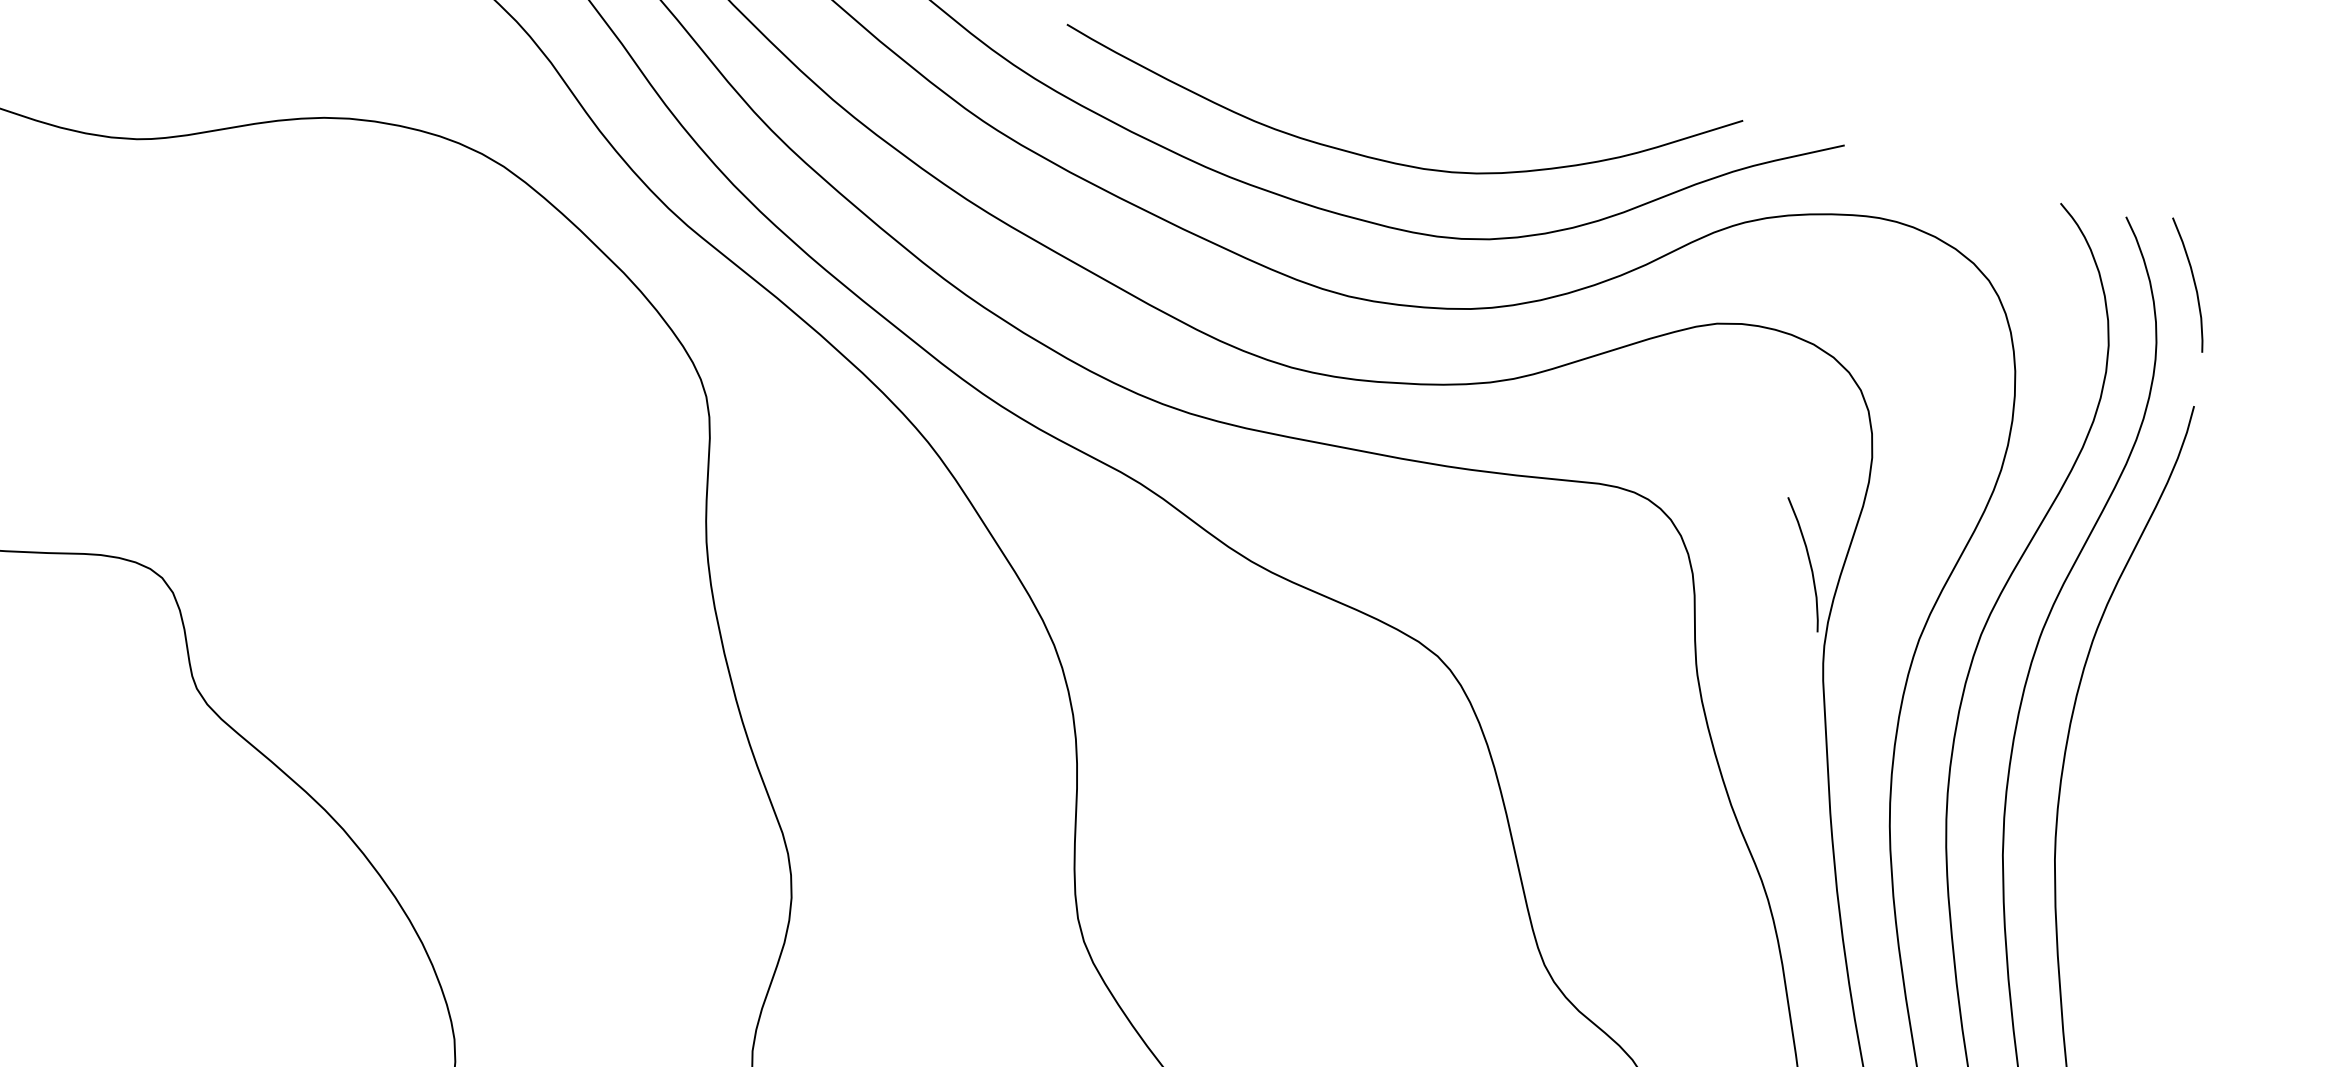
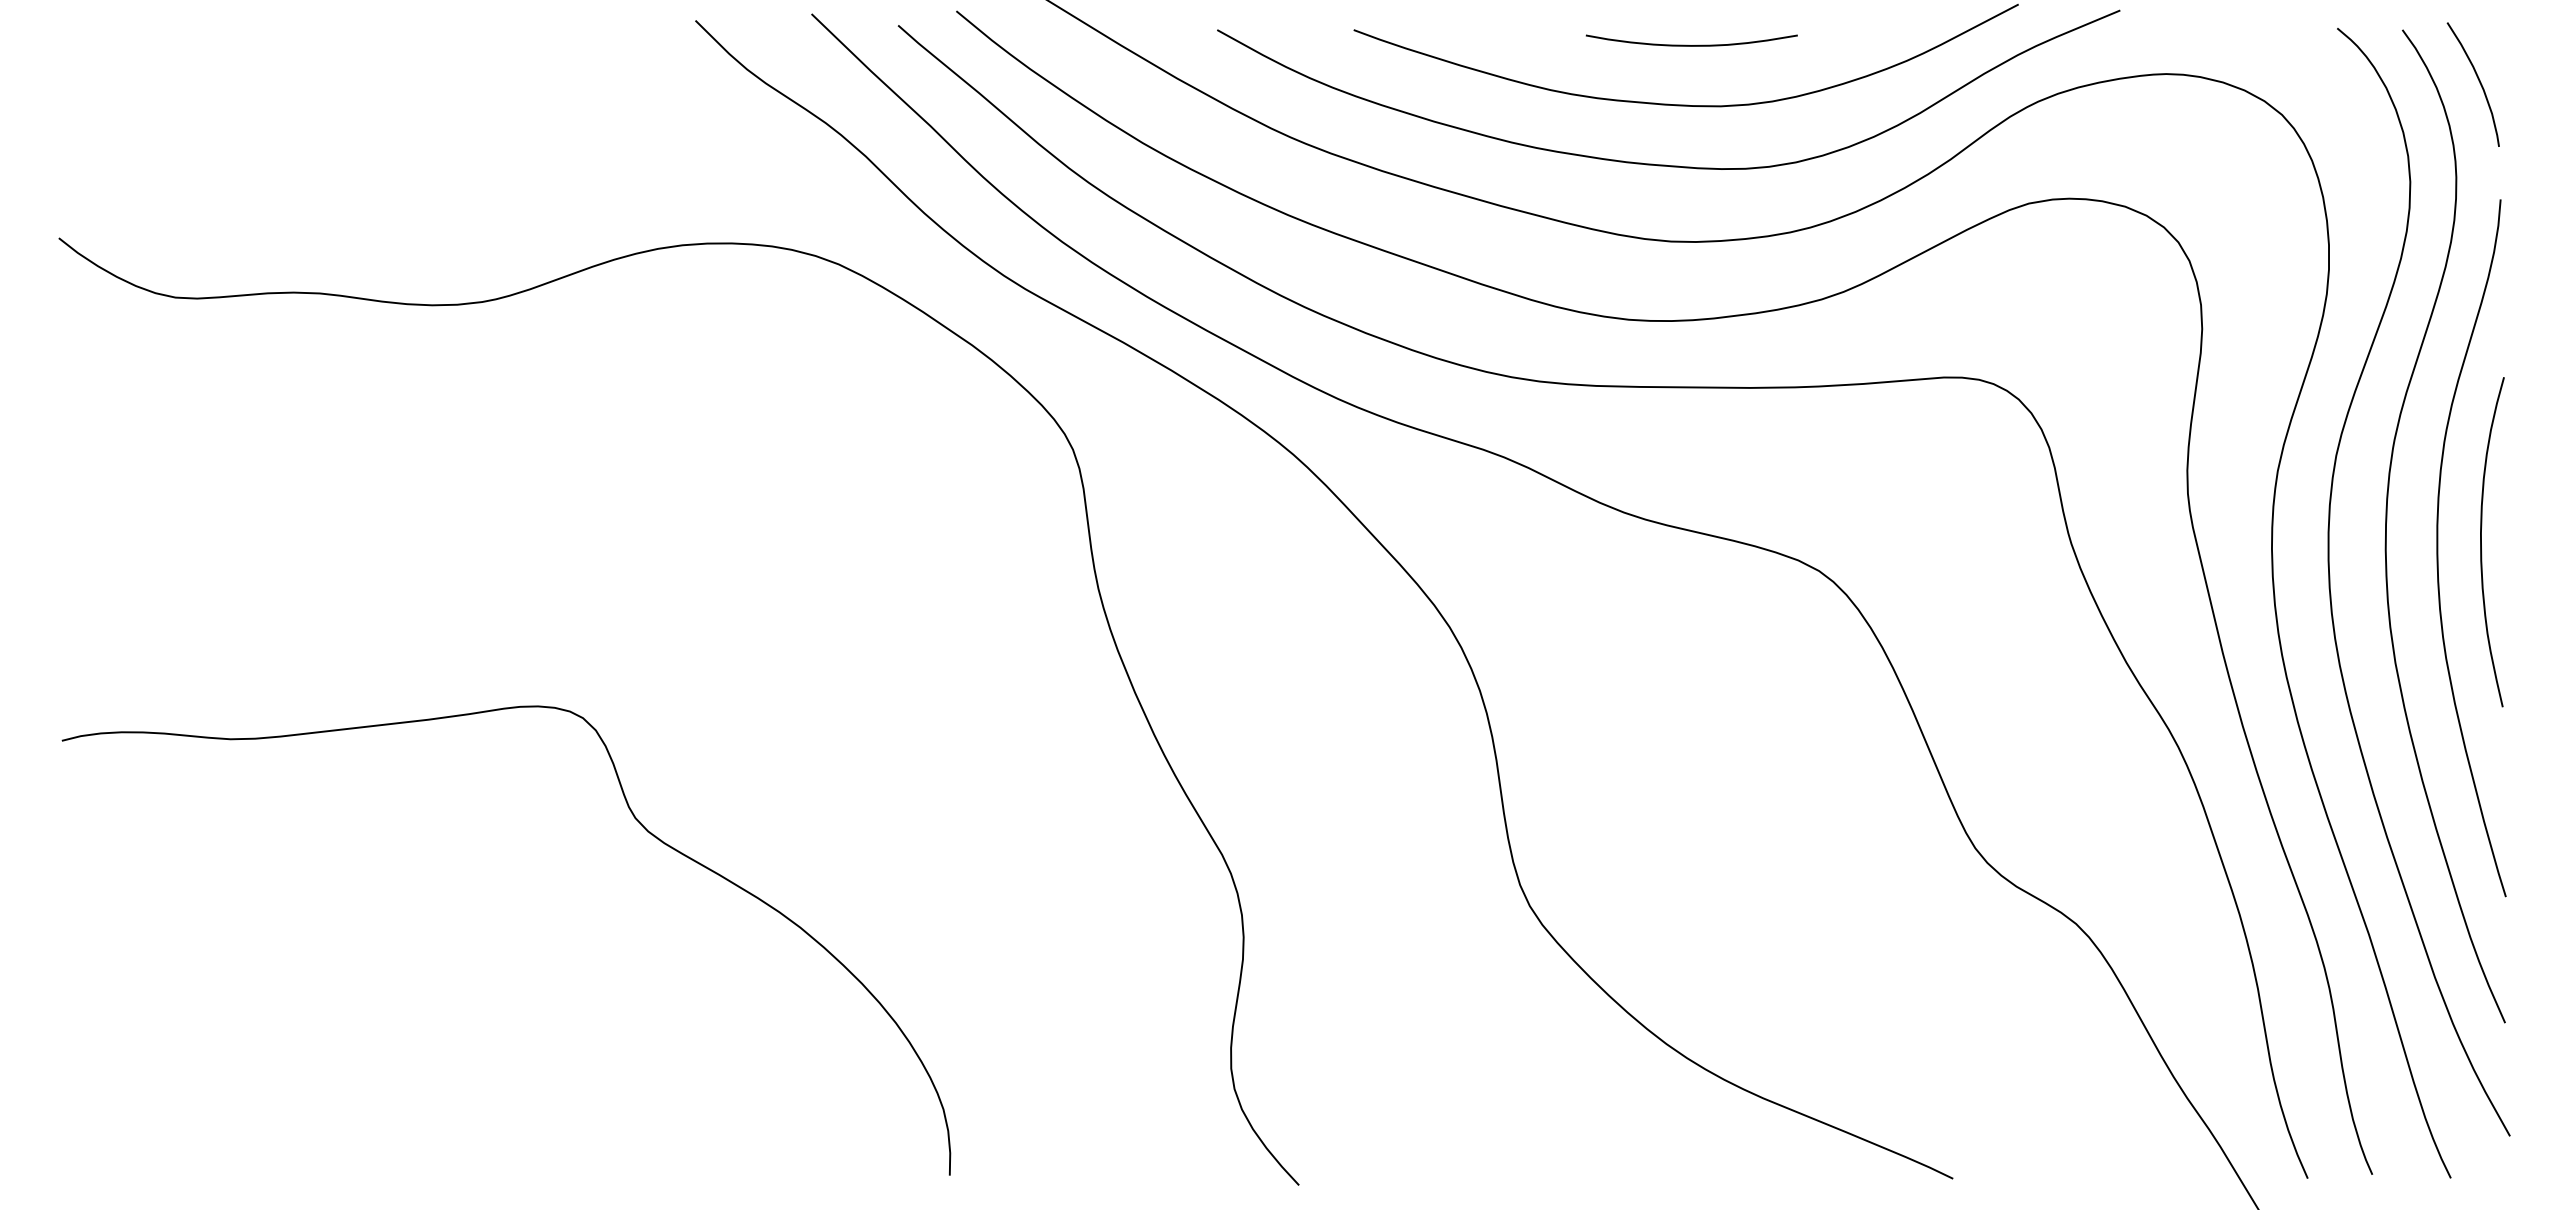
curve: (1405, 102) -> (1691, 45), added
curve: (1808, 562) -> (2158, 416), removed
curve: (2111, 749) -> (2481, 542), added

